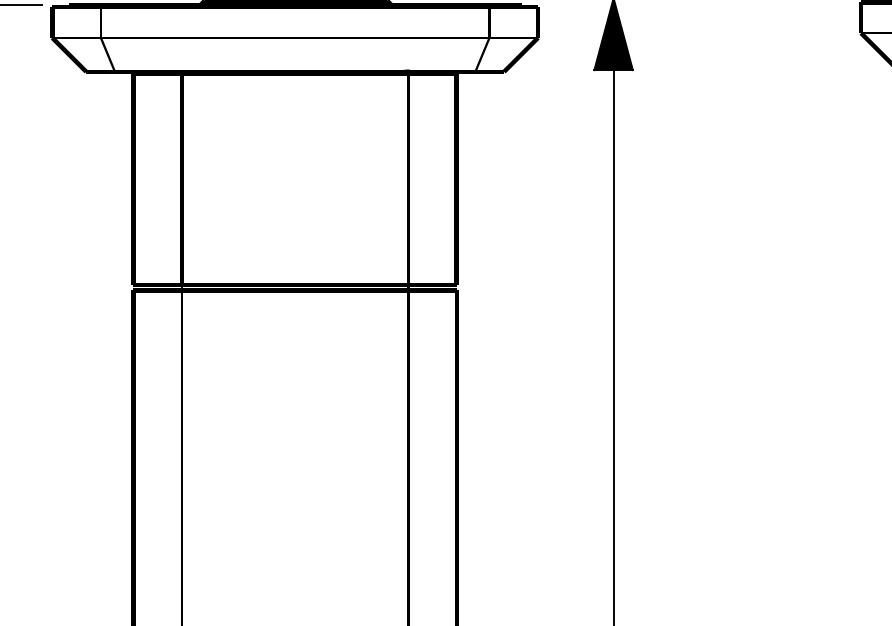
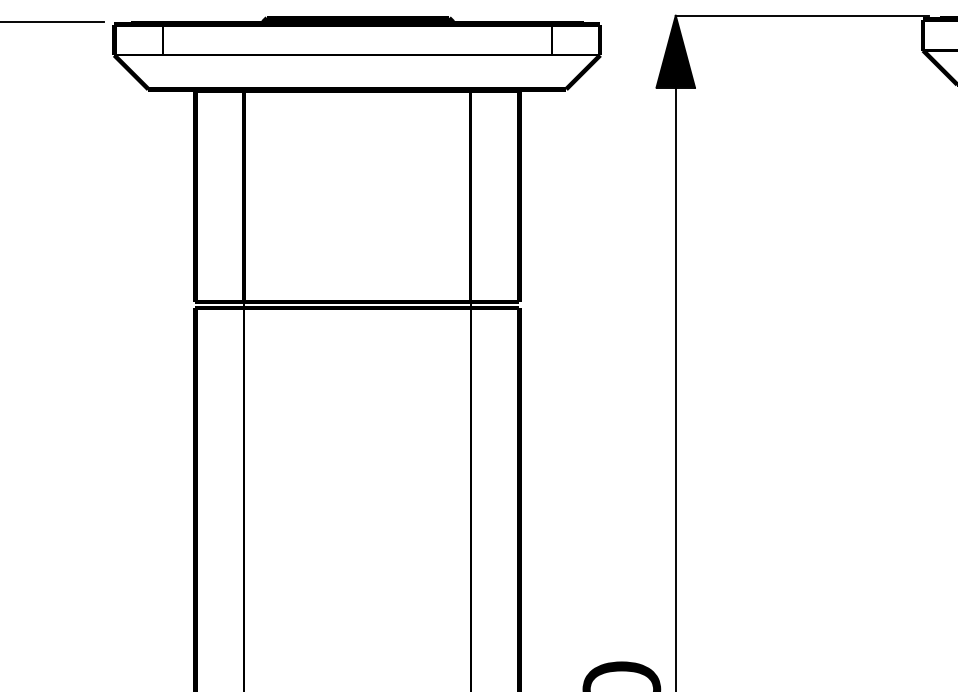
fill: (107, 54) -> (169, 71), removed
fill: (482, 54) -> (544, 71), removed

